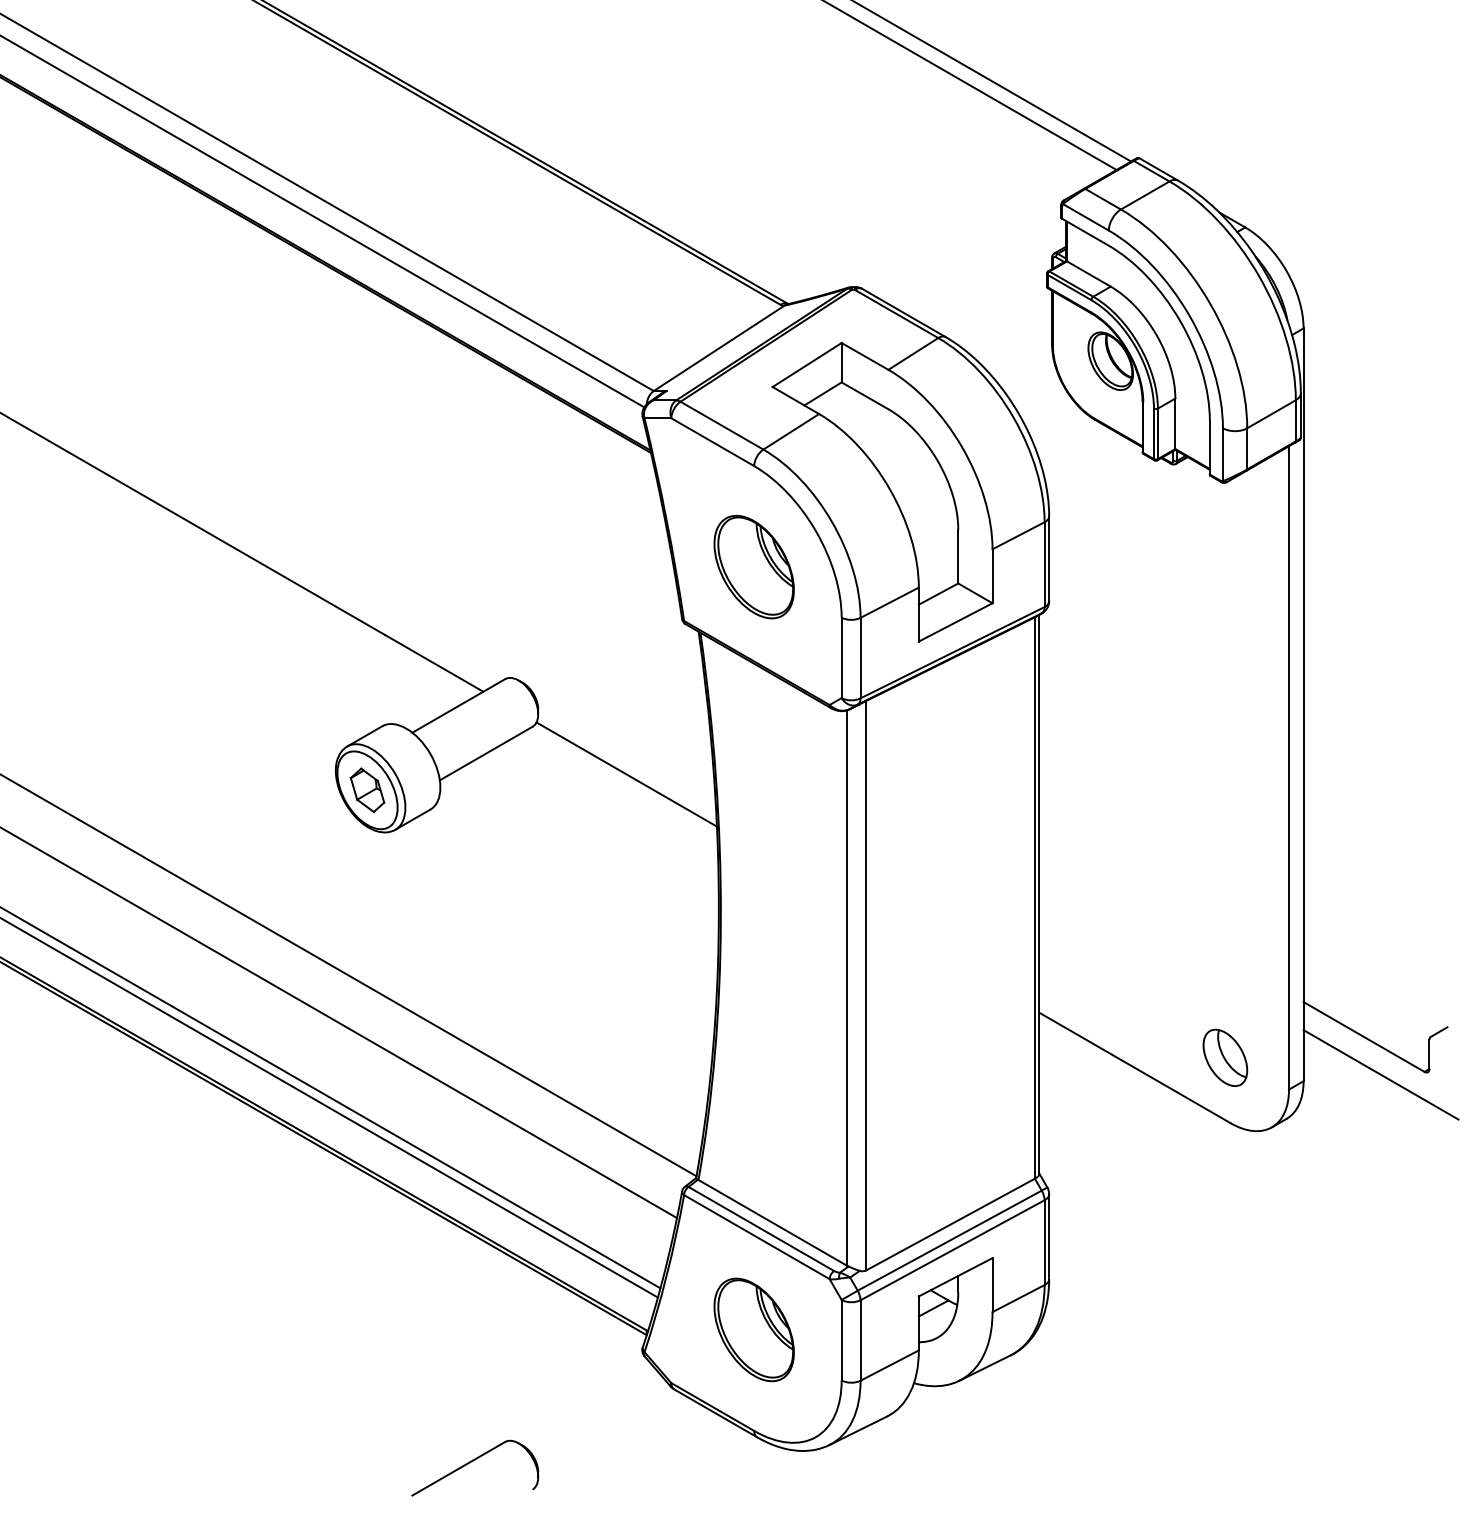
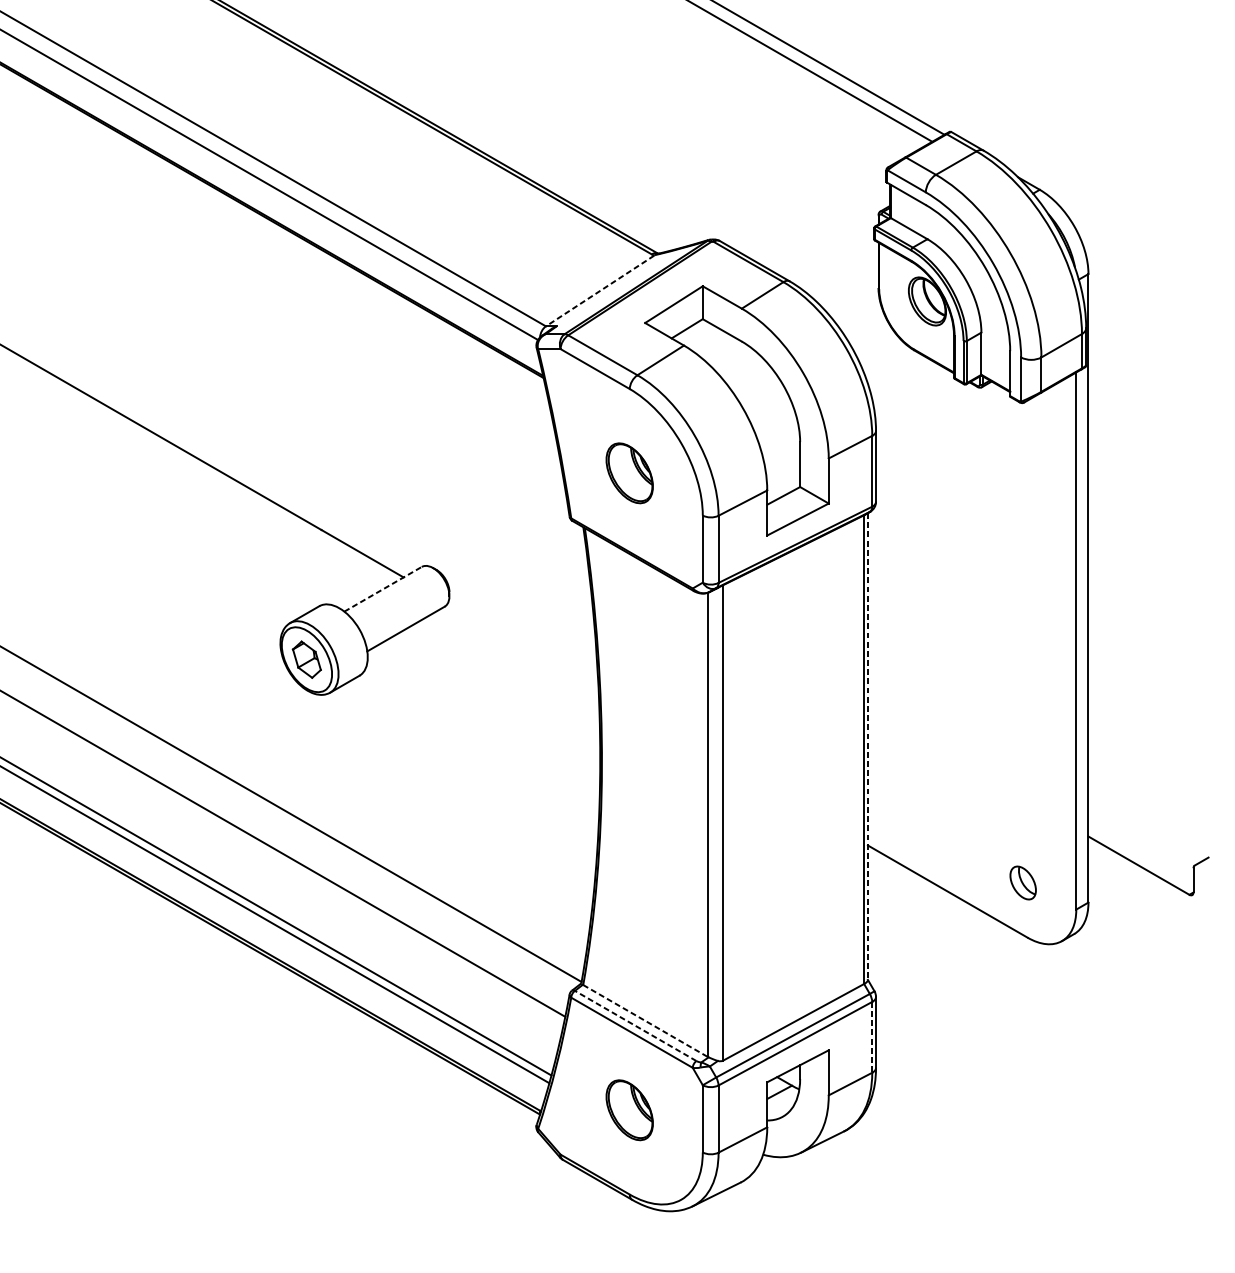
line: (718, 348) -> (599, 290), solid -> dashed
part: (753, 566) -> (629, 472), size x0.7
line: (458, 705) -> (382, 588), solid -> dashed
line: (626, 774) -> (523, 646), removed
line: (1039, 894) -> (867, 746), solid -> dashed
part: (1225, 1057) -> (1023, 882), size x0.7
line: (1380, 1074) -> (1152, 896), removed
line: (772, 1222) -> (645, 1020), solid -> dashed
line: (760, 1228) -> (635, 1025), solid -> dashed
line: (1044, 1243) -> (872, 1038), solid -> dashed
part: (753, 1329) -> (629, 1109), size x0.7
part: (473, 1461) -> (395, 1220), removed

